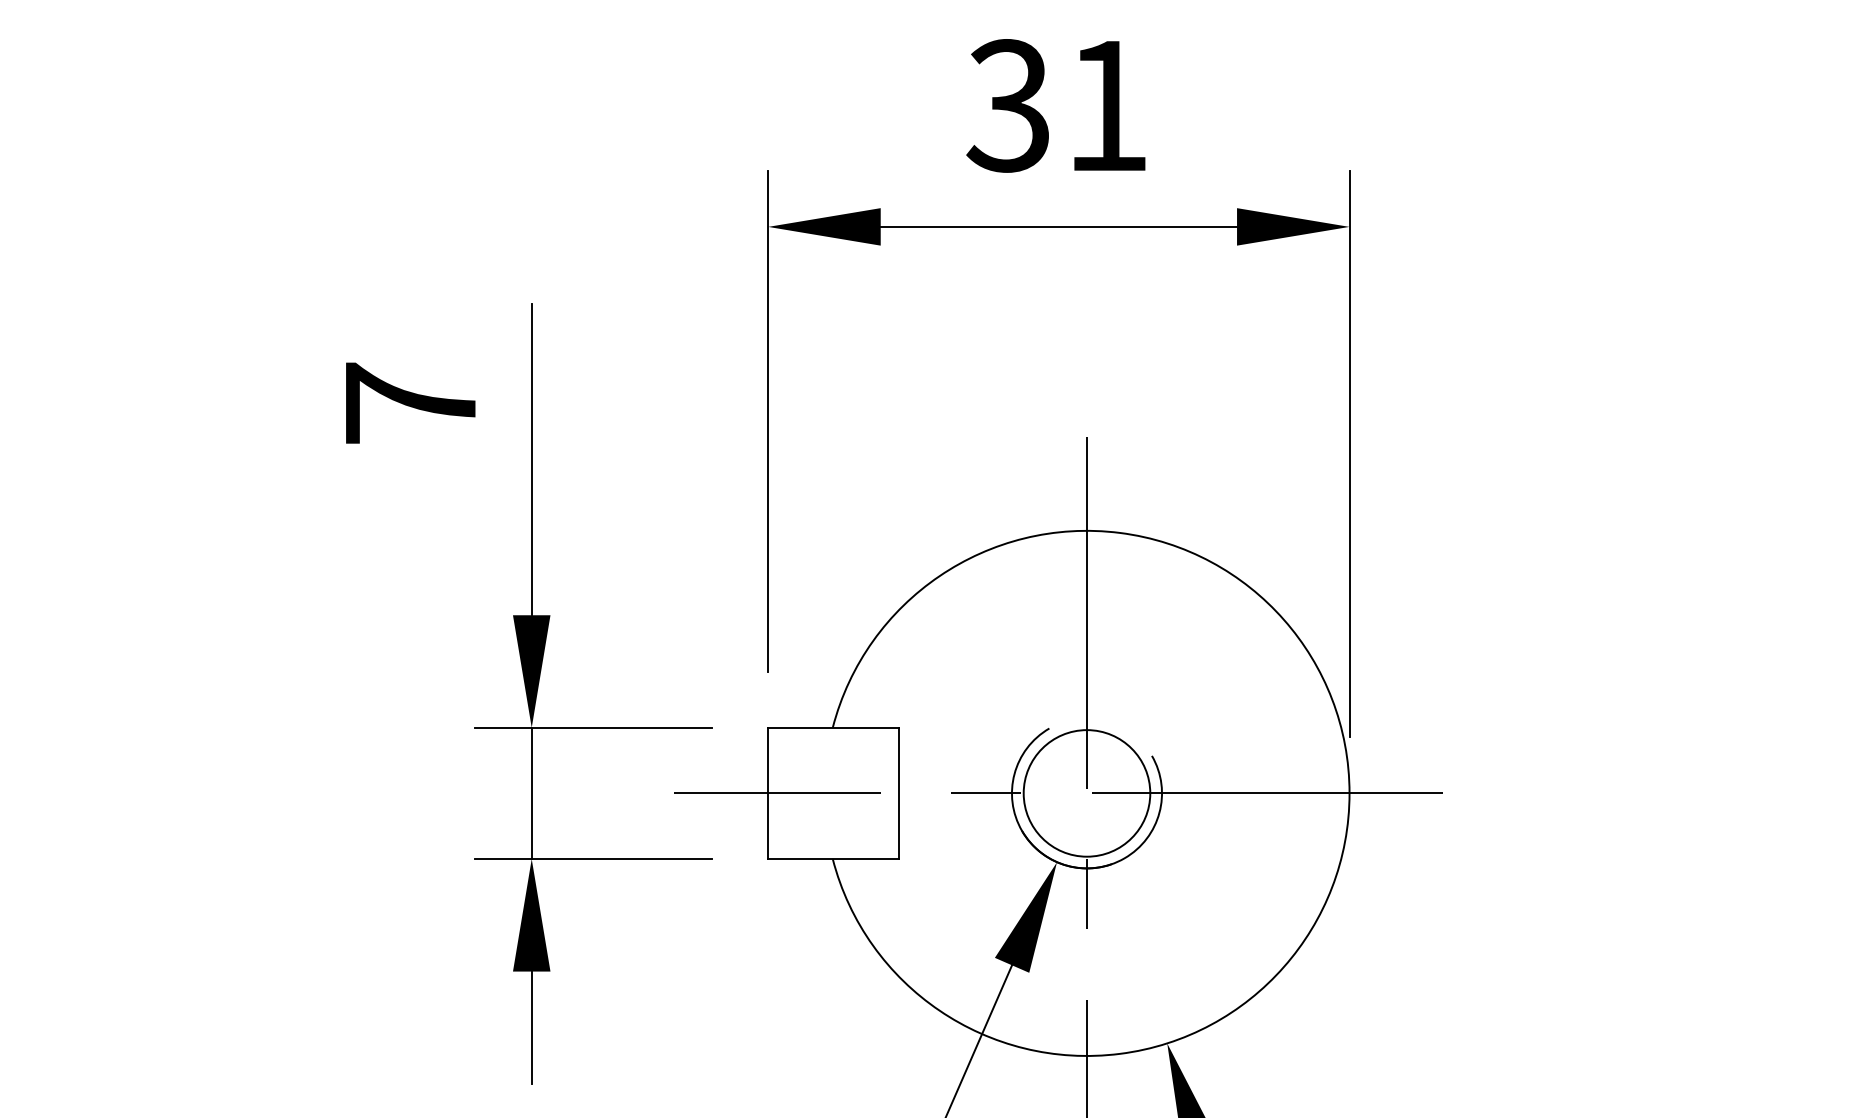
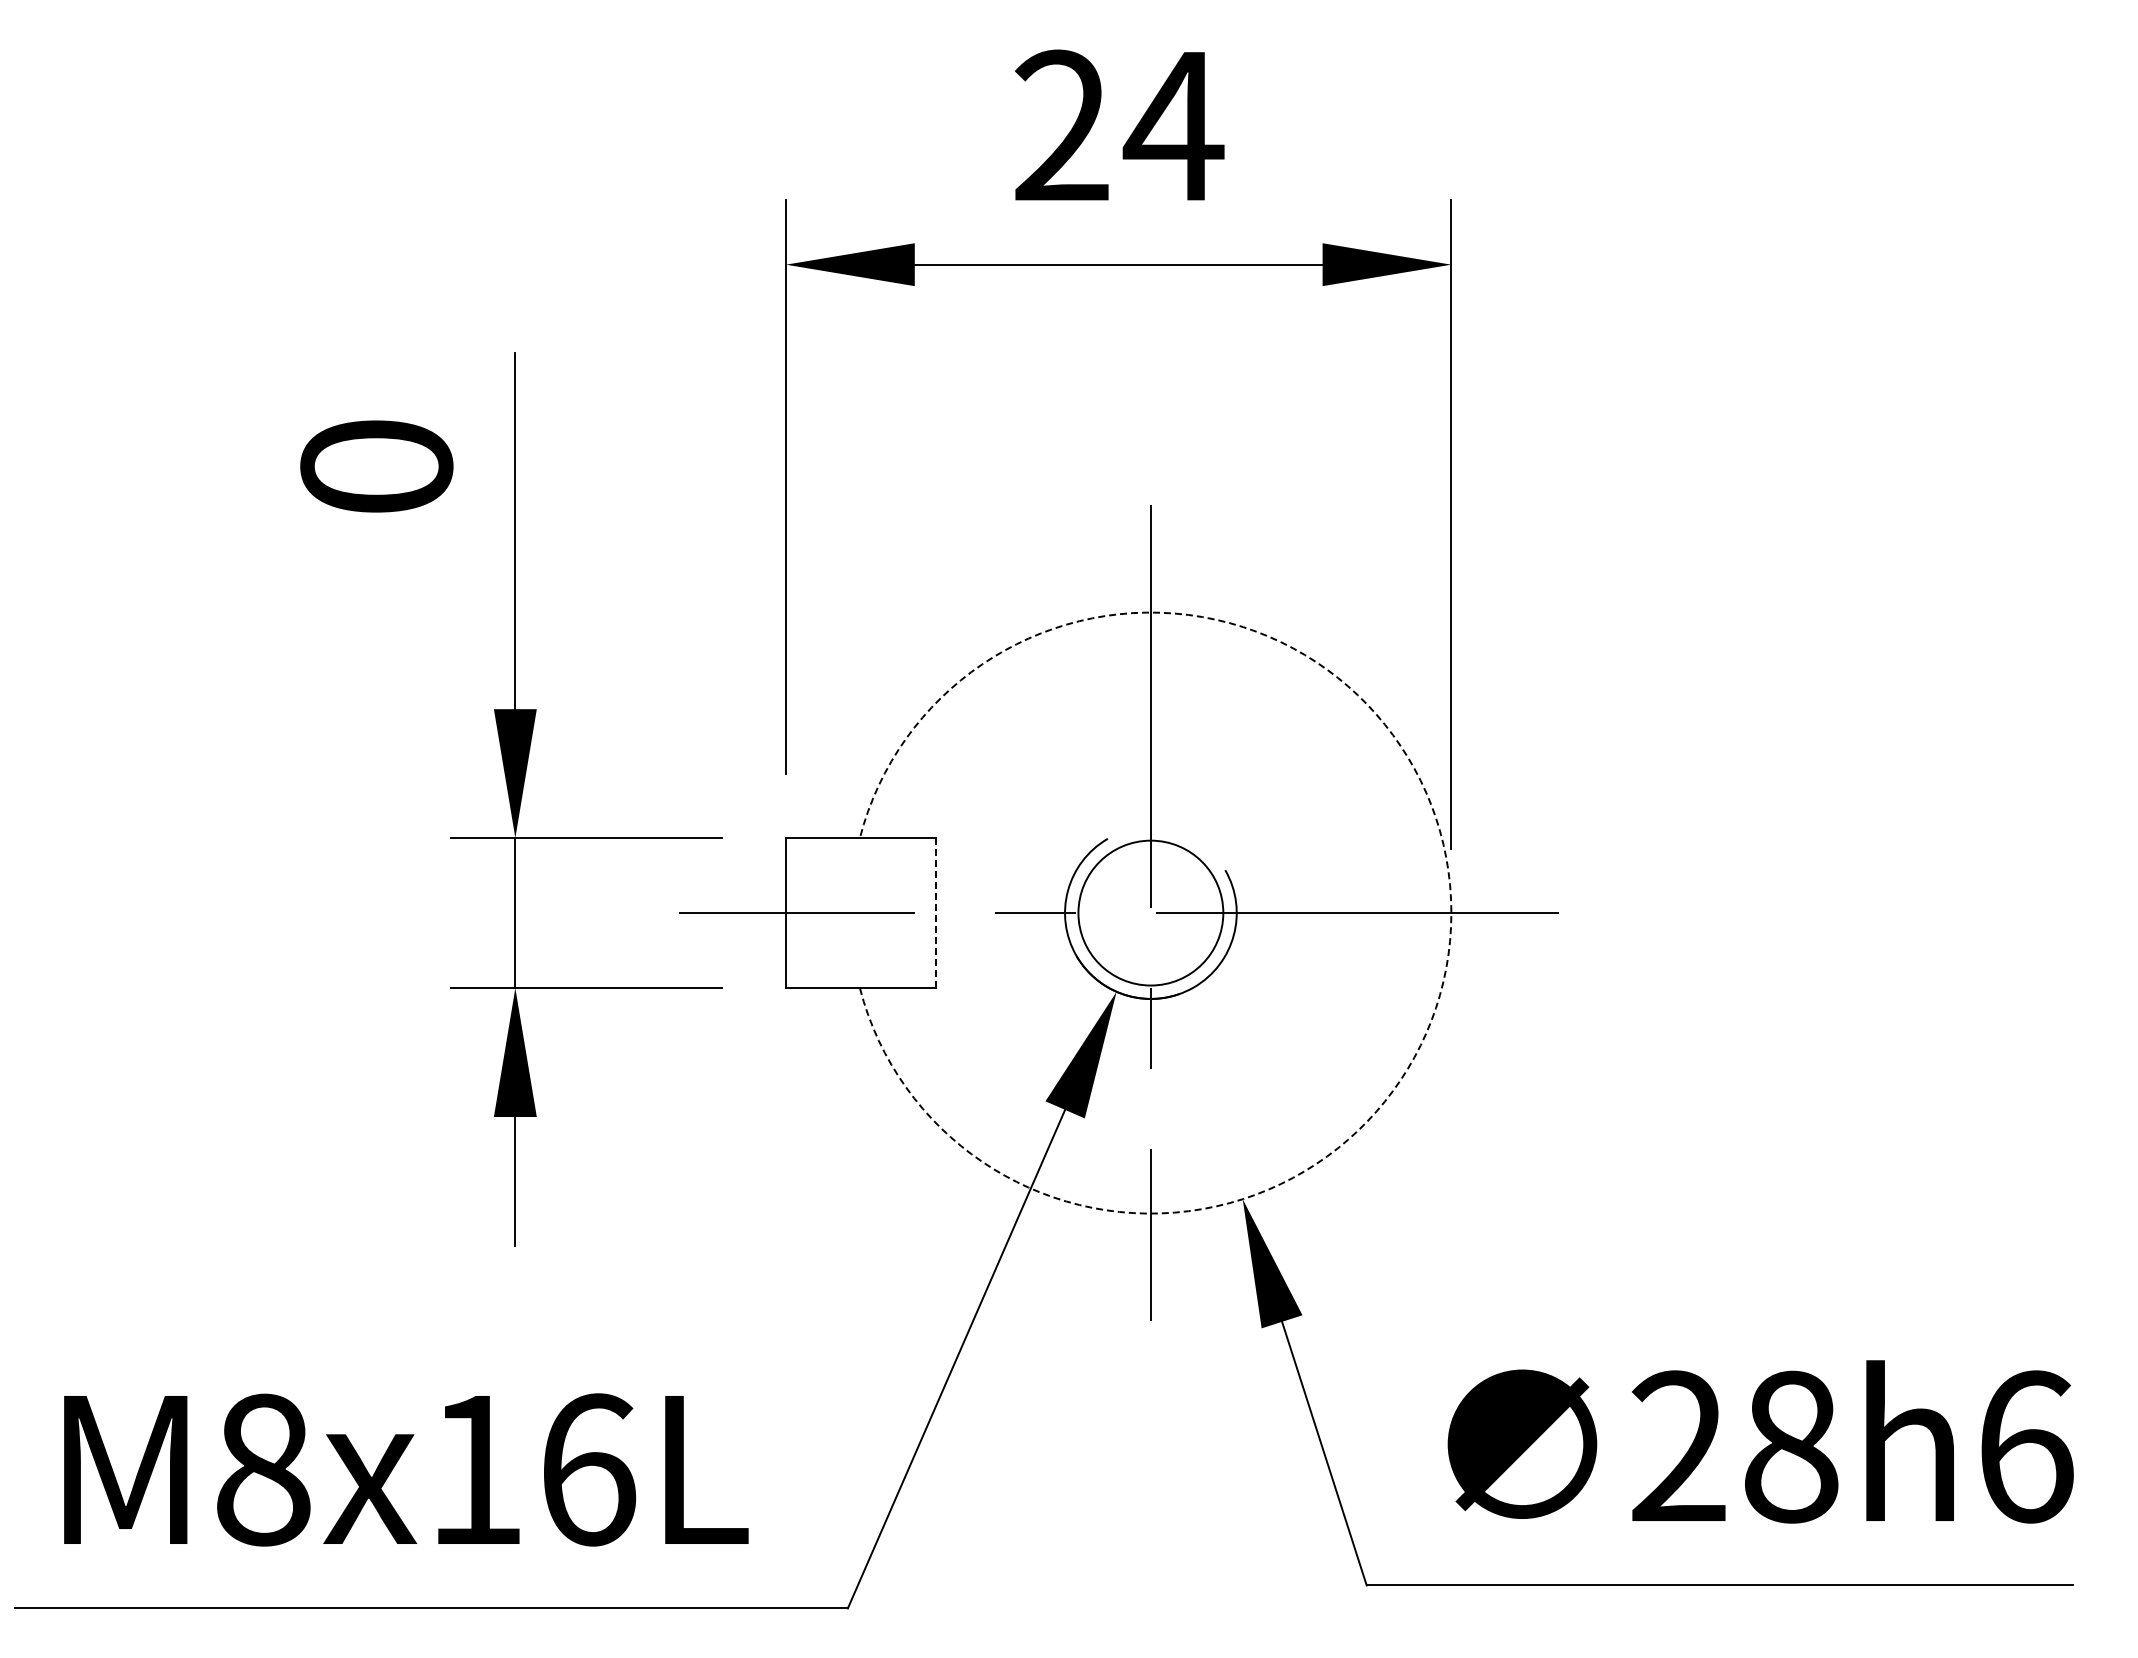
text: (1058, 105) -> (1118, 125), 31 -> 24
text: (410, 403) -> (376, 466), 7 -> 0
line: (899, 793) -> (936, 913), solid -> dashed
arc: (1349, 793) -> (1451, 913), solid -> dashed

